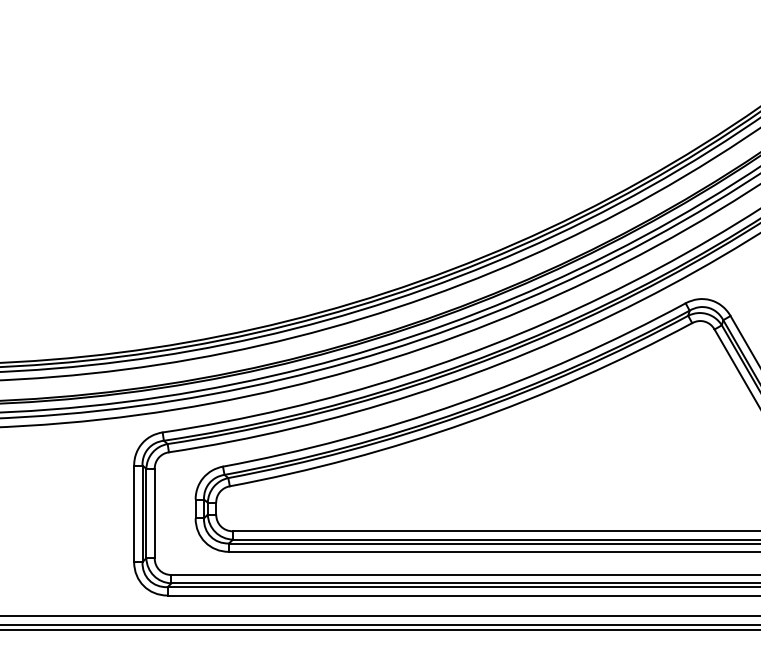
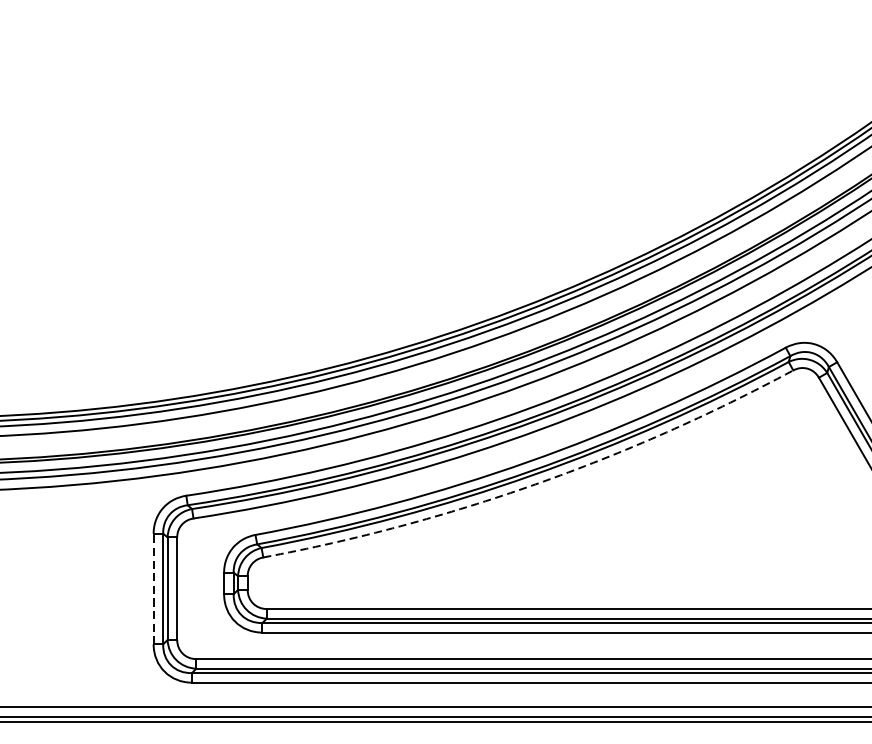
arc: (467, 422) -> (535, 484), solid -> dashed
line: (134, 513) -> (154, 588), solid -> dashed

